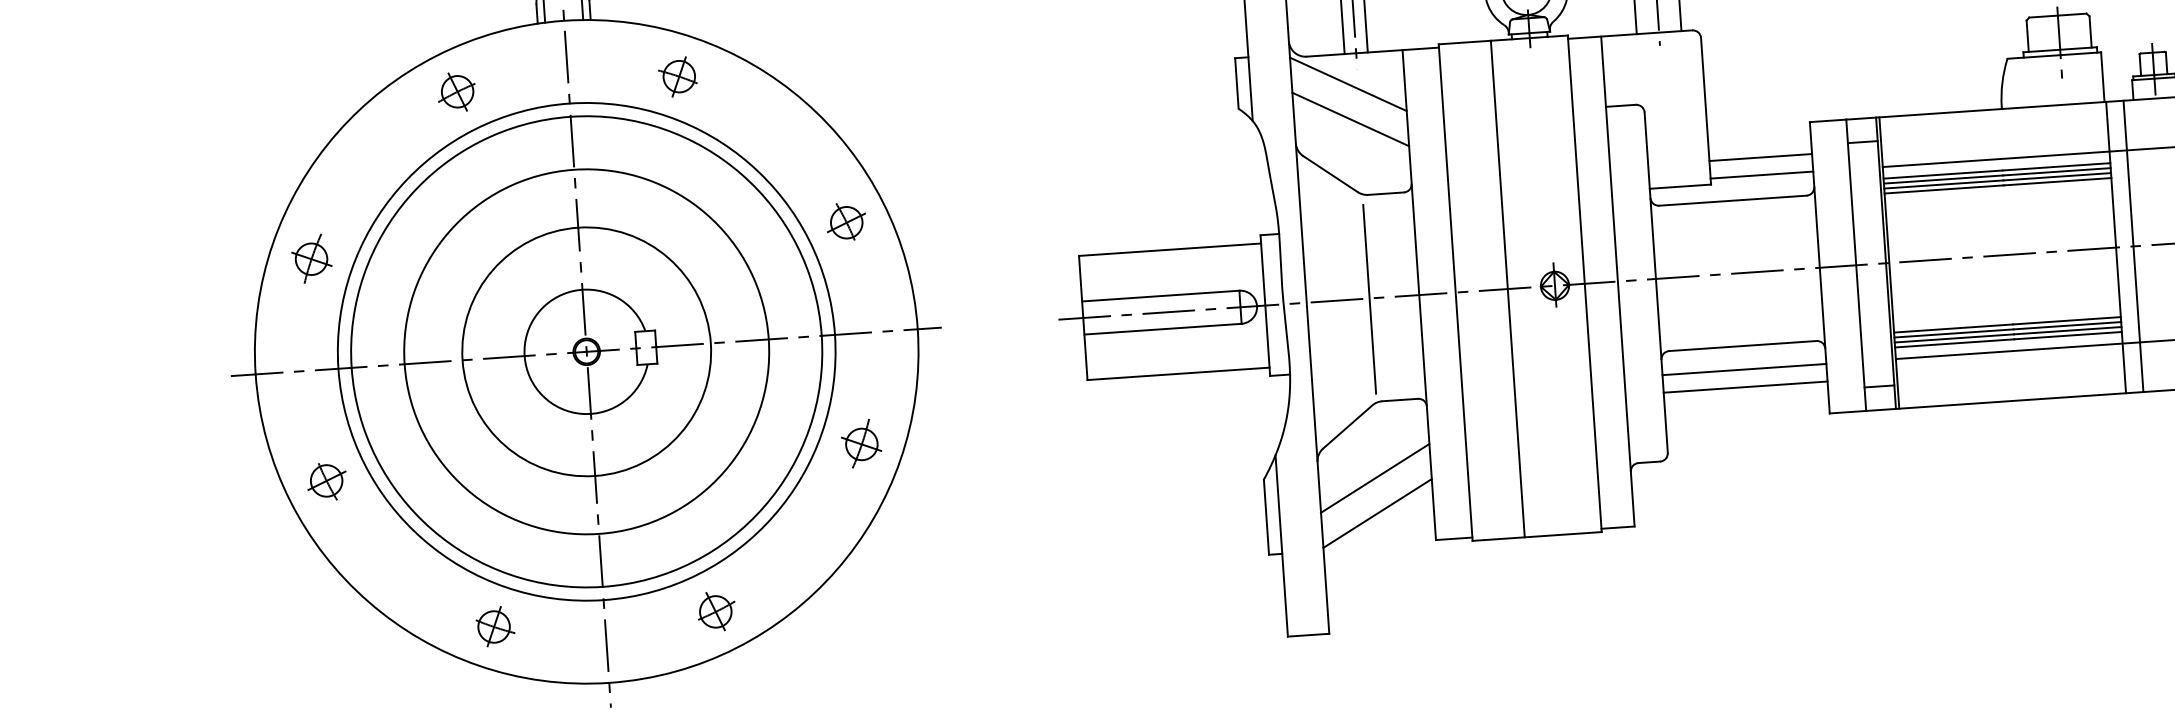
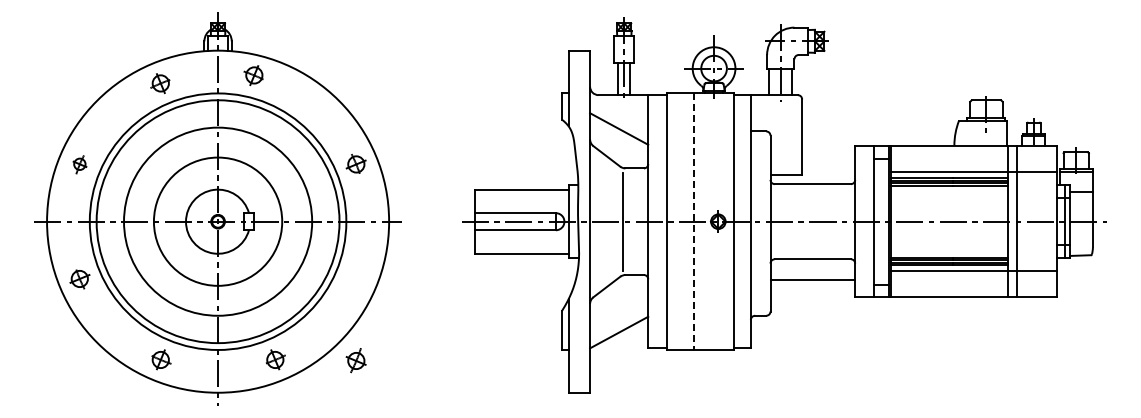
part: (677, 76) -> (253, 75), moved
line: (1348, 83) -> (619, 110), removed
line: (1760, 156) -> (828, 162), removed
line: (1761, 176) -> (828, 172), removed
part: (310, 257) -> (79, 163), size x0.7
line: (1506, 290) -> (693, 222), solid -> dashed
line: (1743, 369) -> (812, 271), removed
part: (860, 443) -> (355, 360), moved
line: (1375, 478) -> (619, 314), removed

